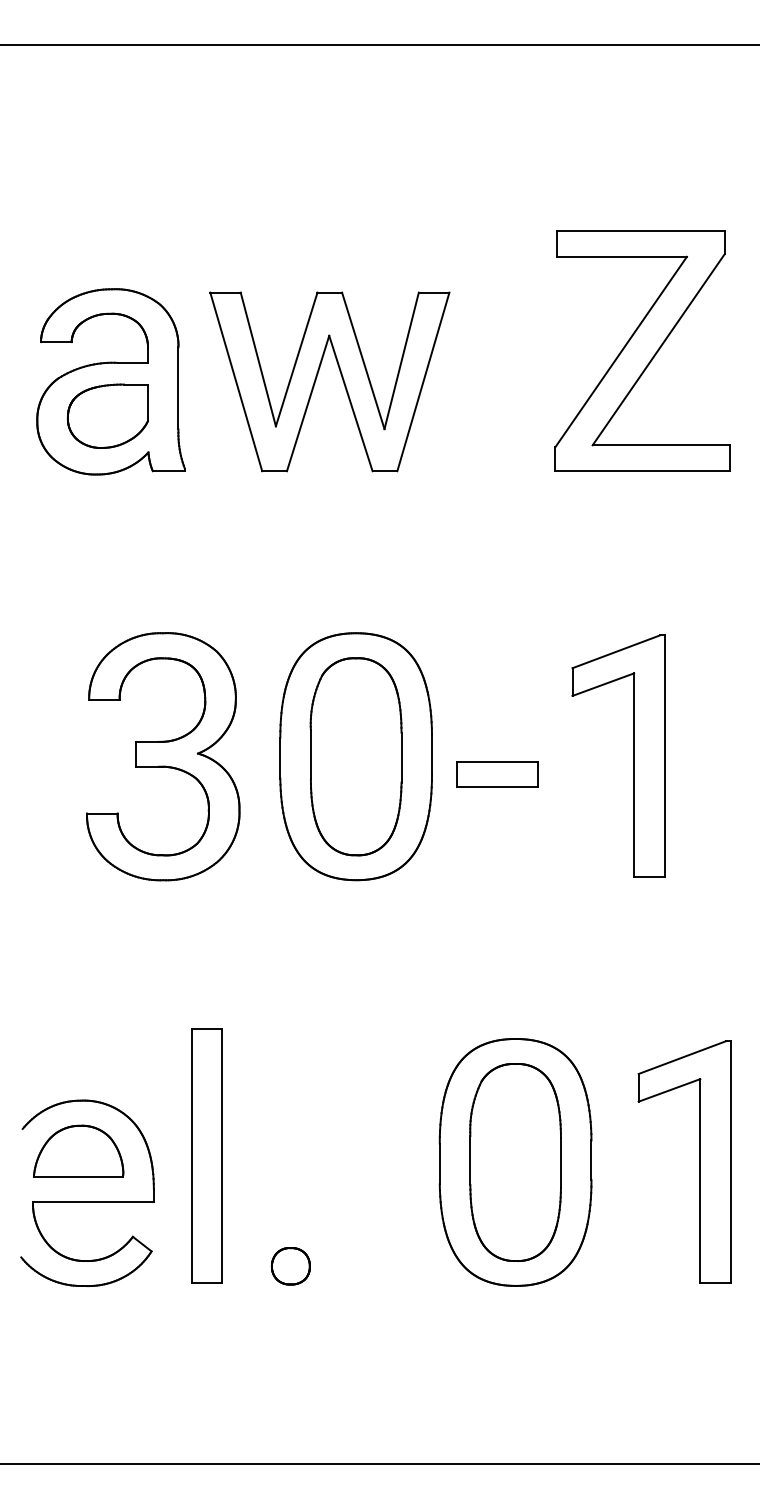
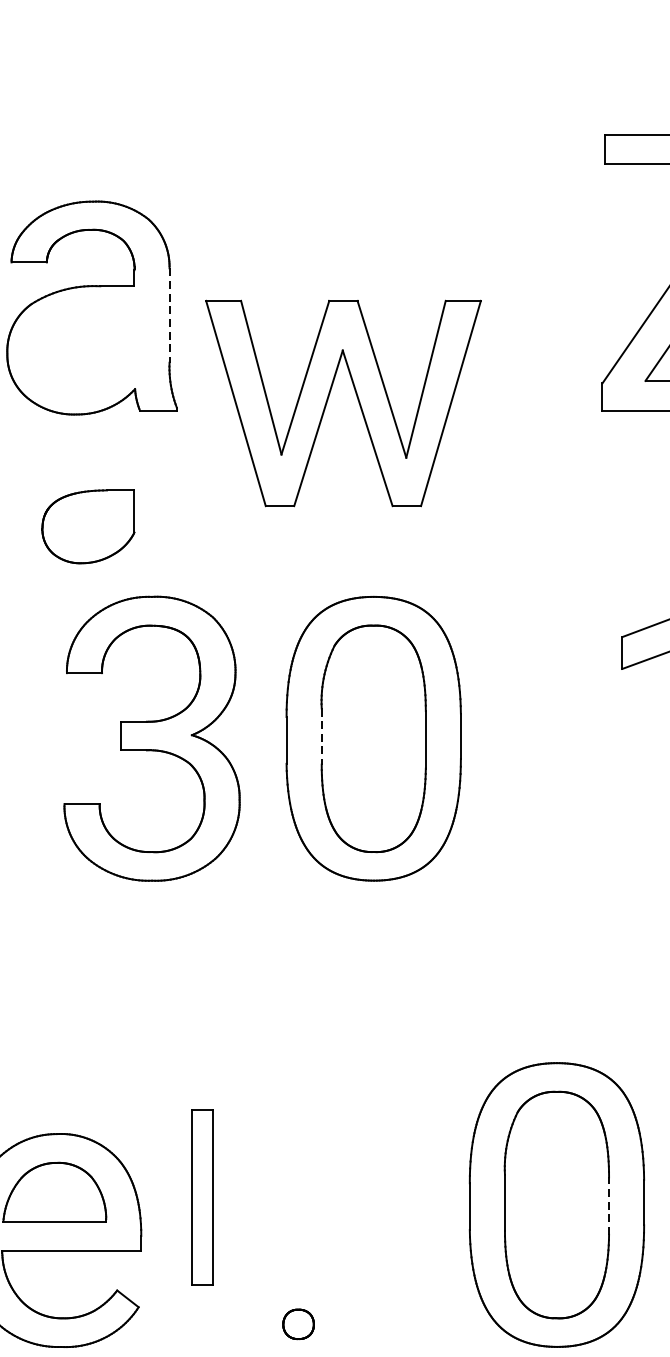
part: (317, 377) -> (329, 398), moved
line: (178, 388) -> (169, 315), solid -> dashed
part: (107, 415) -> (87, 525), moved
line: (310, 755) -> (321, 737), solid -> dashed
part: (497, 774) -> (536, 759), removed
part: (206, 1155) -> (201, 1197), size x0.6
line: (560, 1162) -> (608, 1205), solid -> dashed
part: (290, 1266) -> (298, 1324), size x0.7

